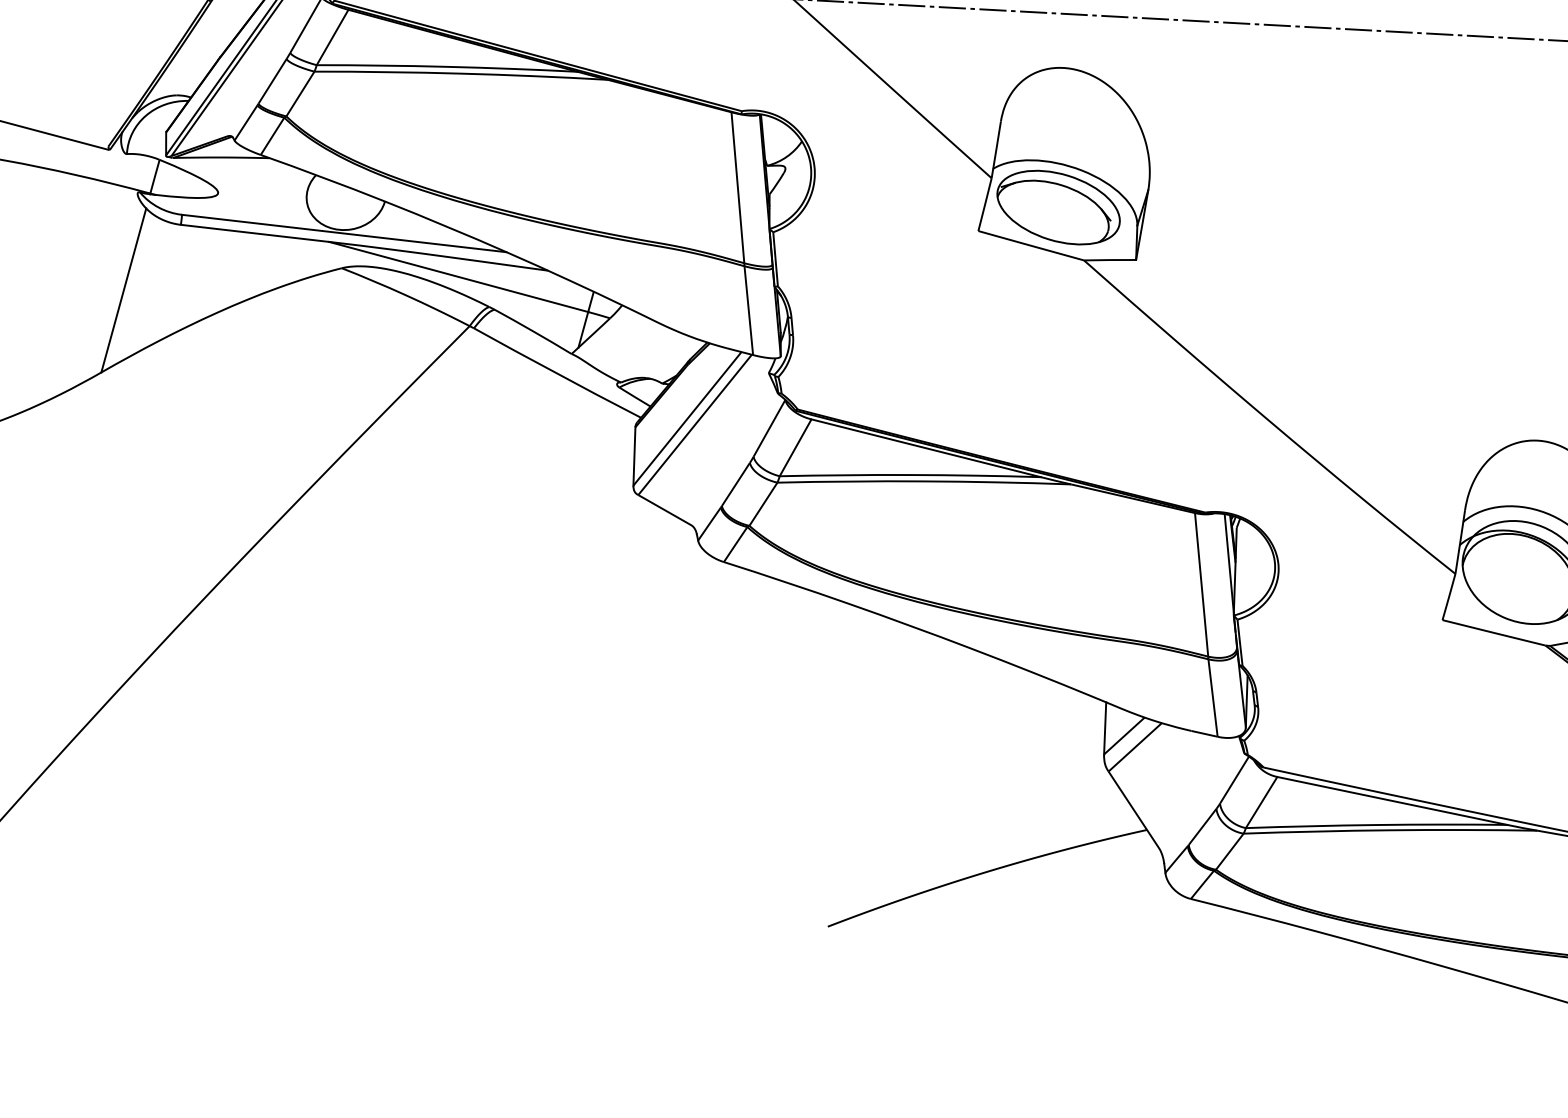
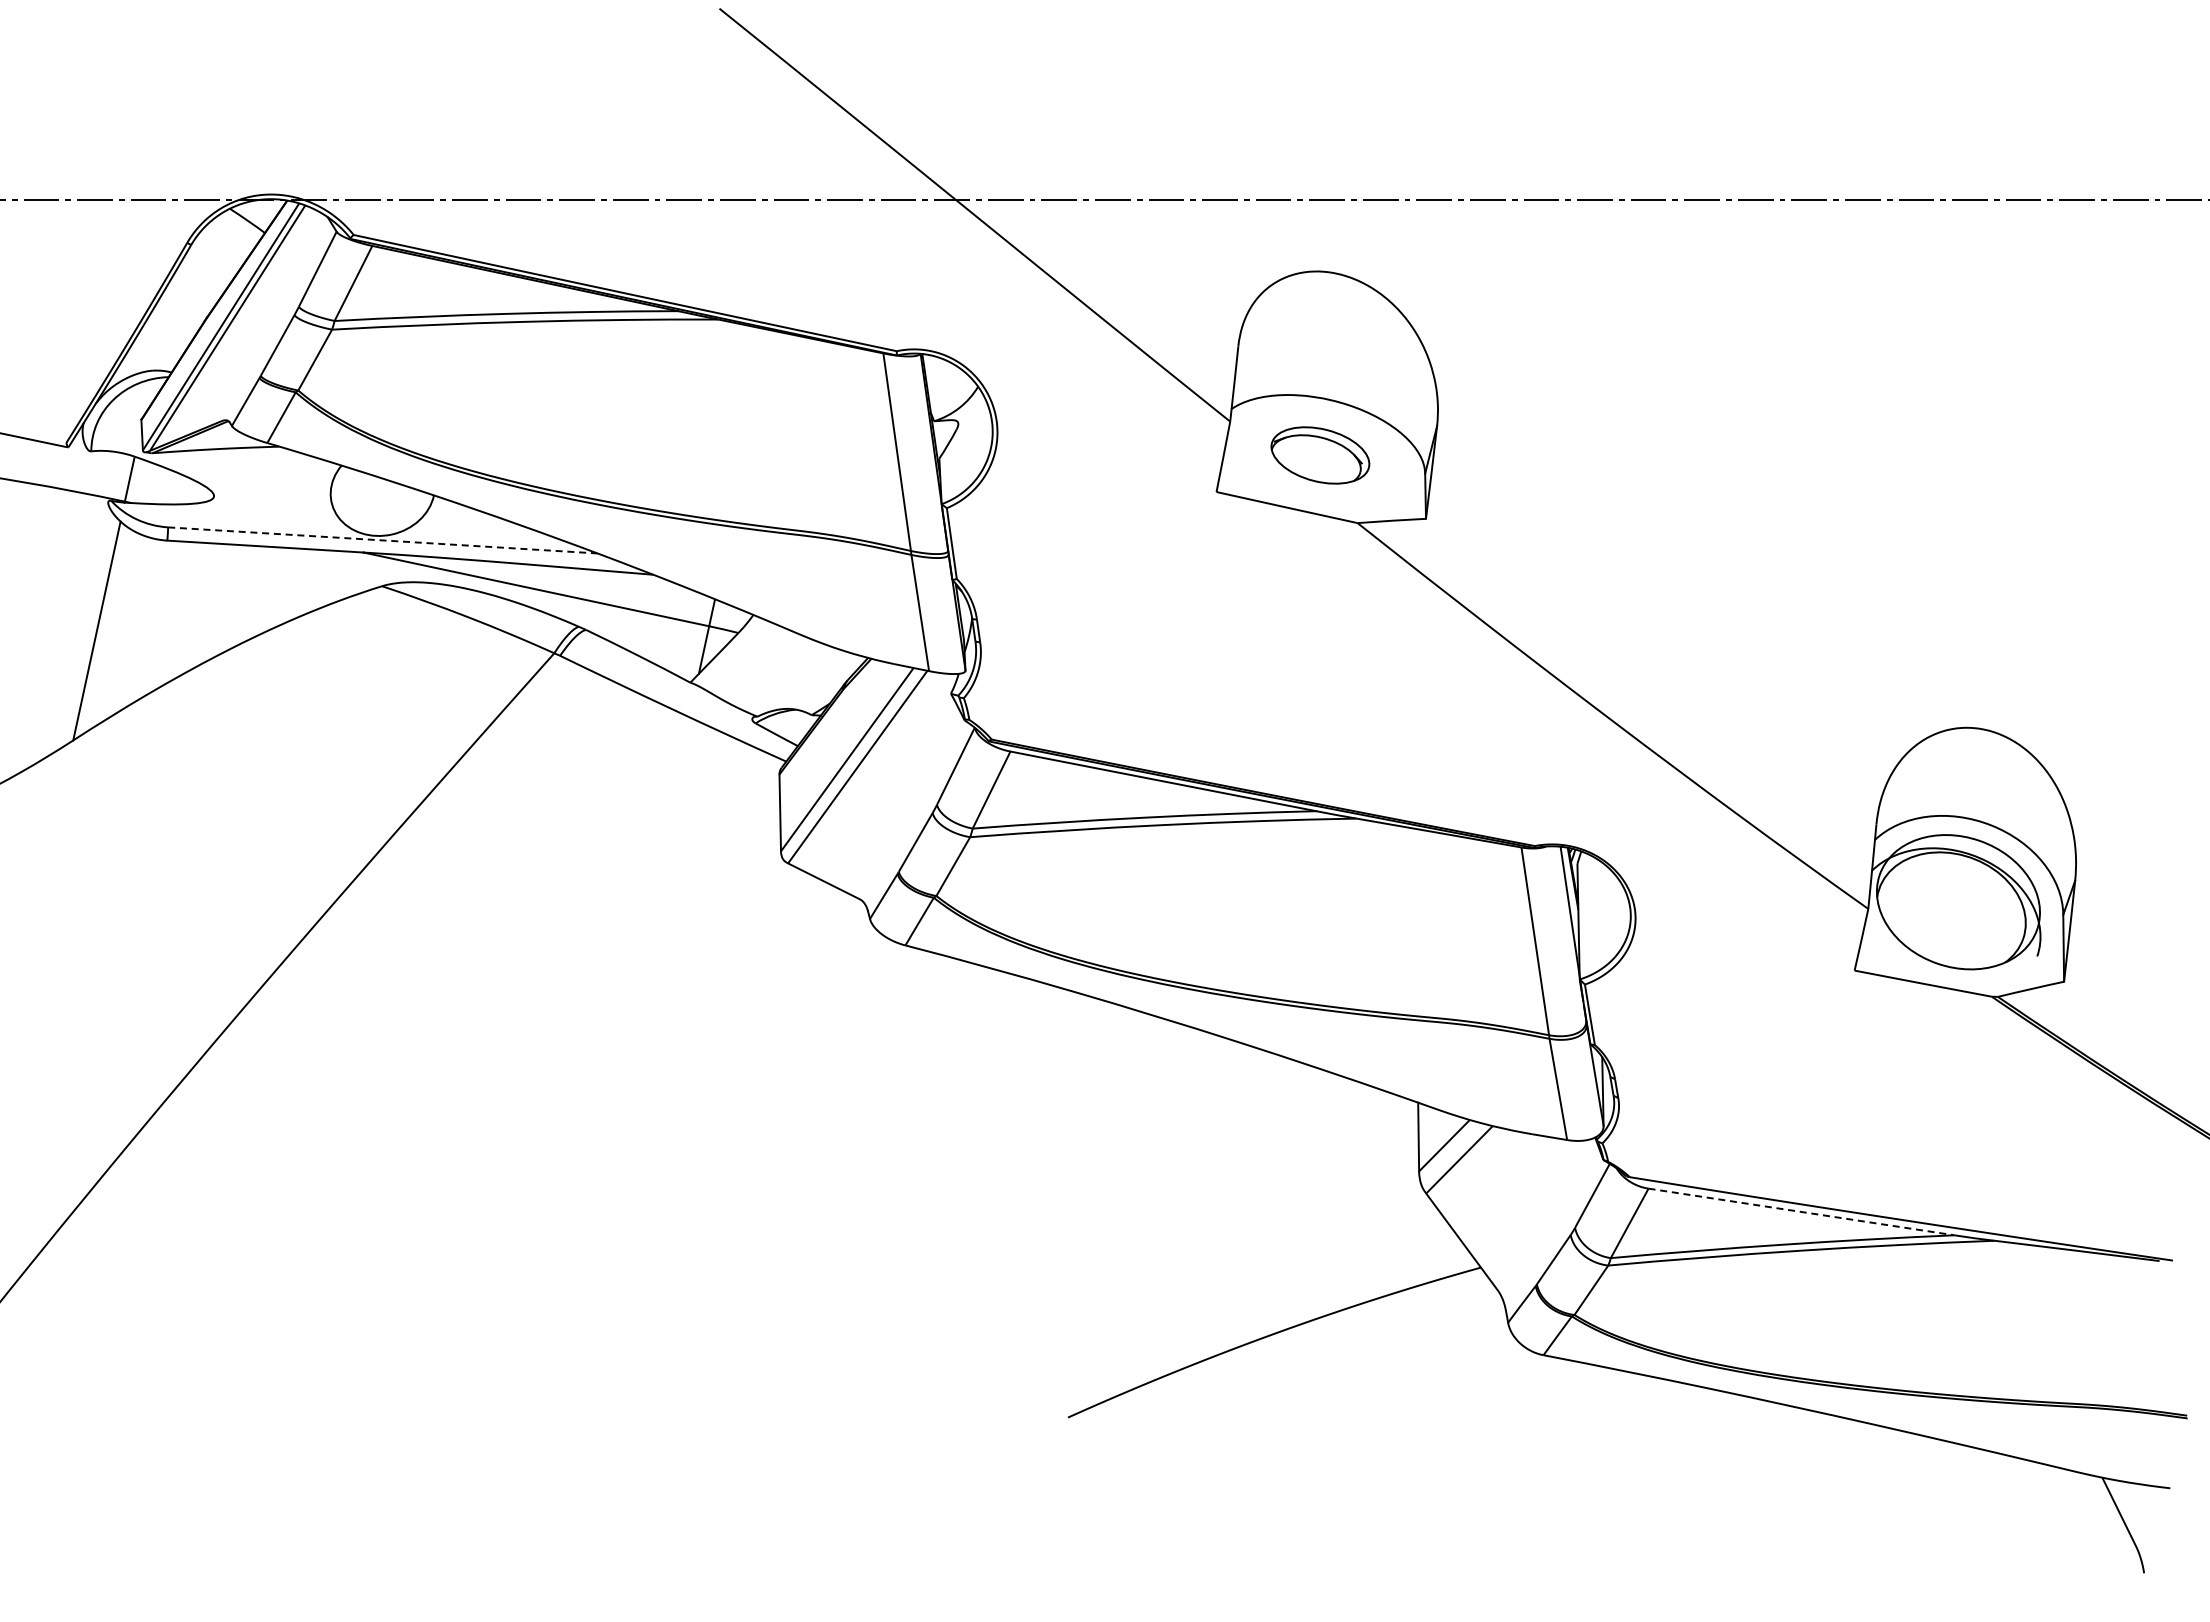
part: (1058, 207) -> (1320, 455), size x0.6
line: (344, 233) -> (382, 540), solid -> dashed
line: (1392, 800) -> (1801, 1211), solid -> dashed

